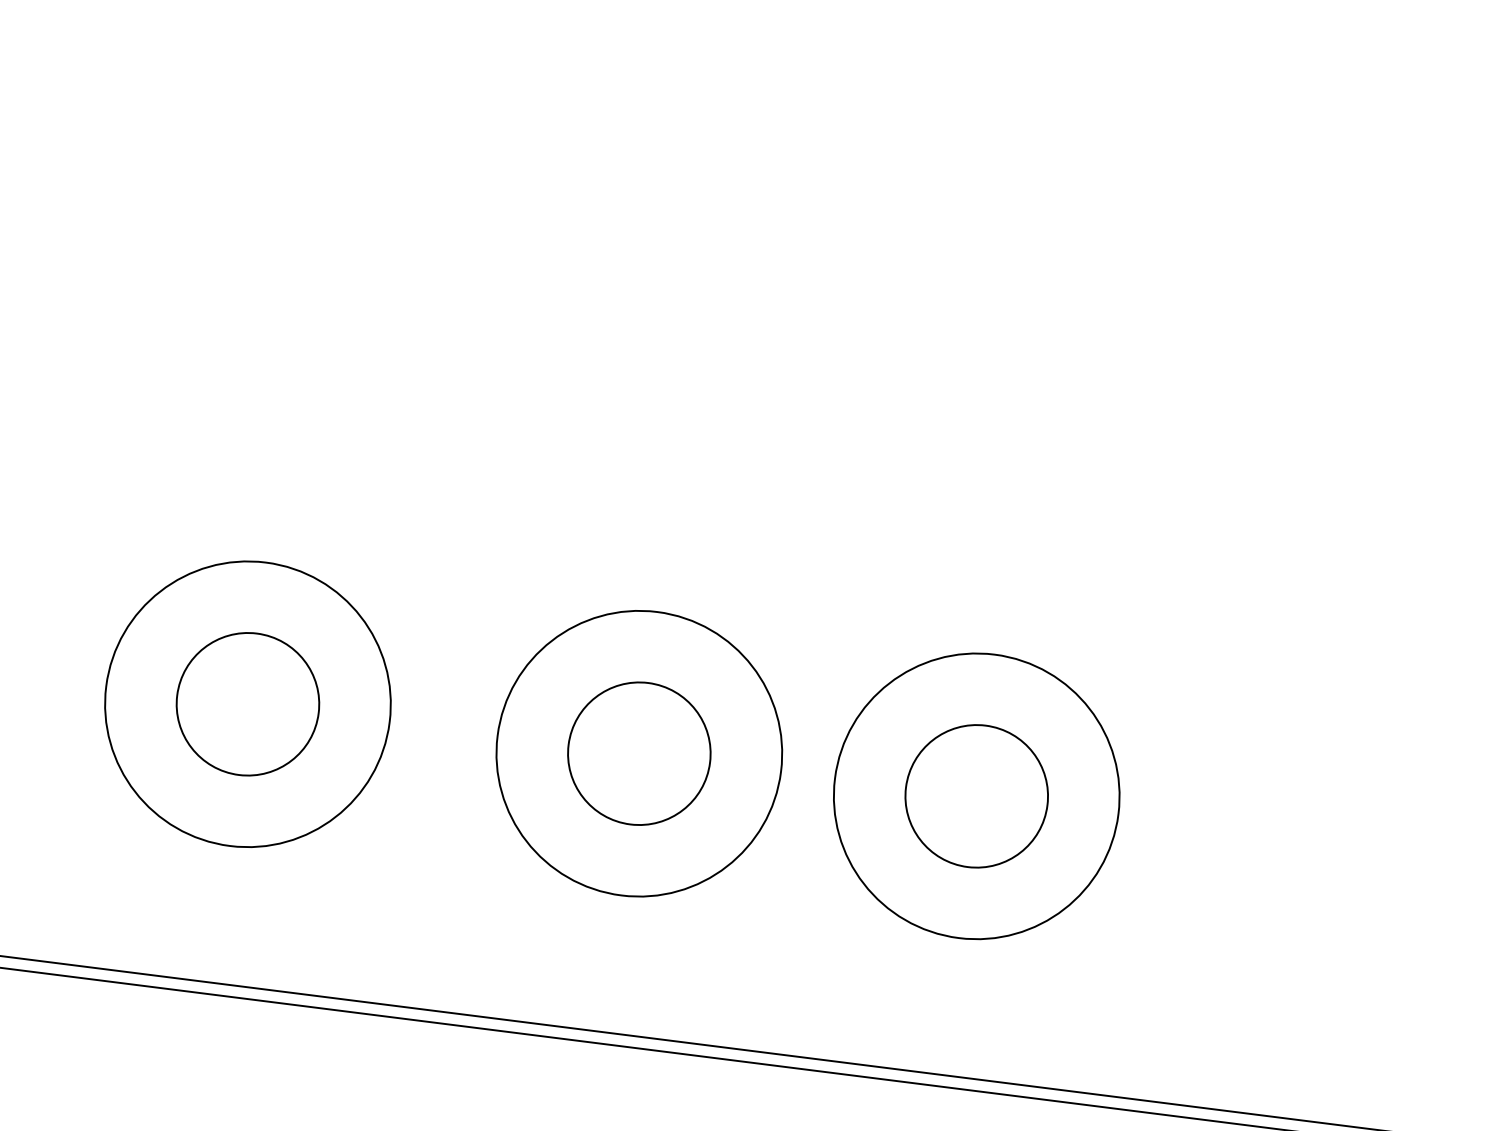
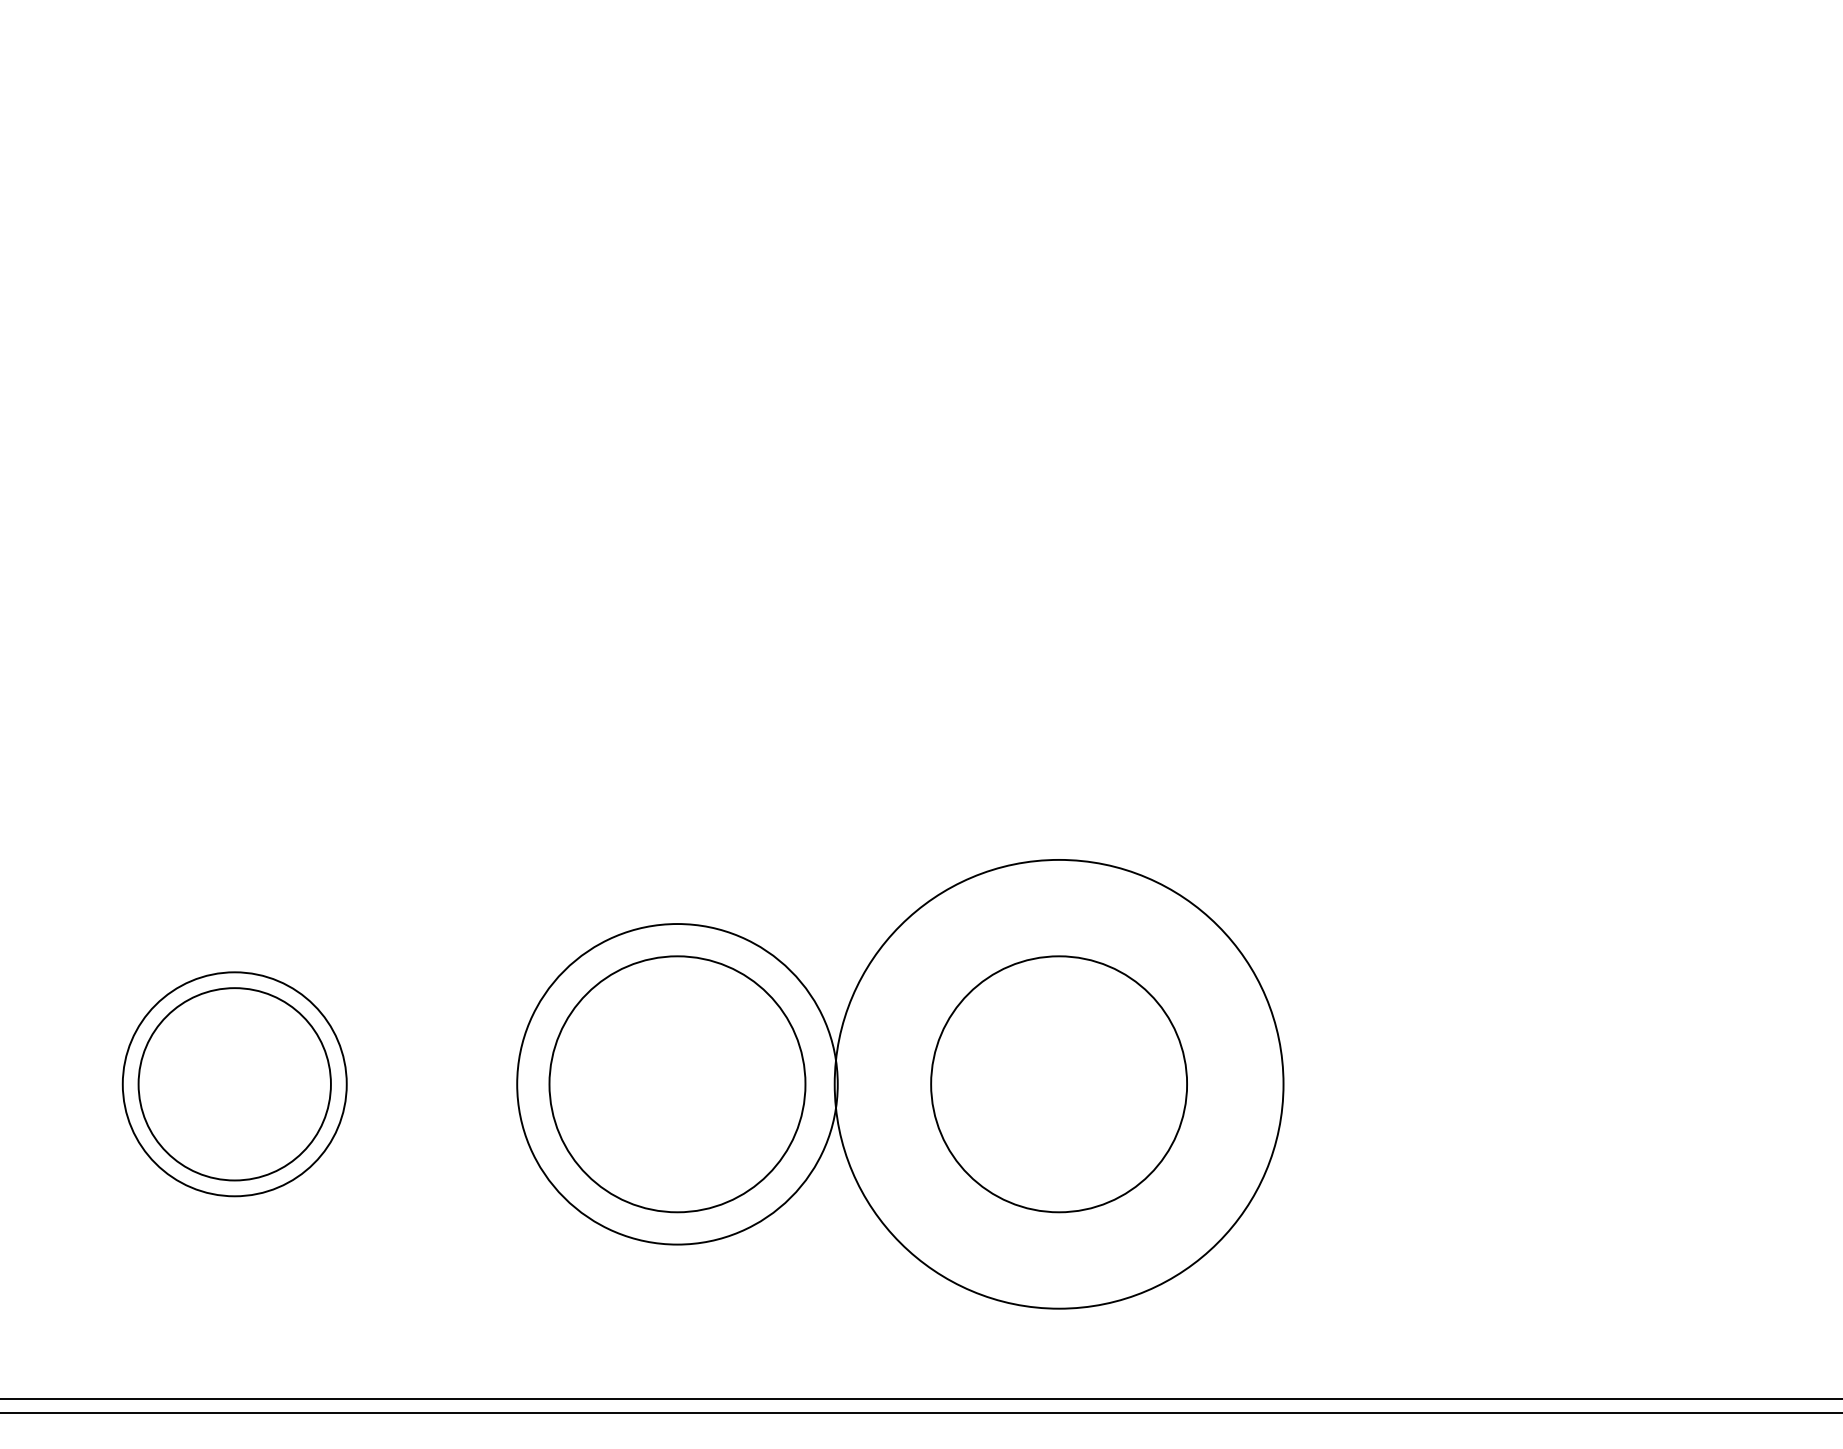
circle: (247, 704) -> (234, 1084), size x0.6
circle: (247, 704) -> (234, 1084), size x1.4
circle: (639, 753) -> (677, 1084), size x1.6
circle: (976, 796) -> (1058, 1084), size x1.4
circle: (977, 796) -> (1059, 1084), size x1.6

